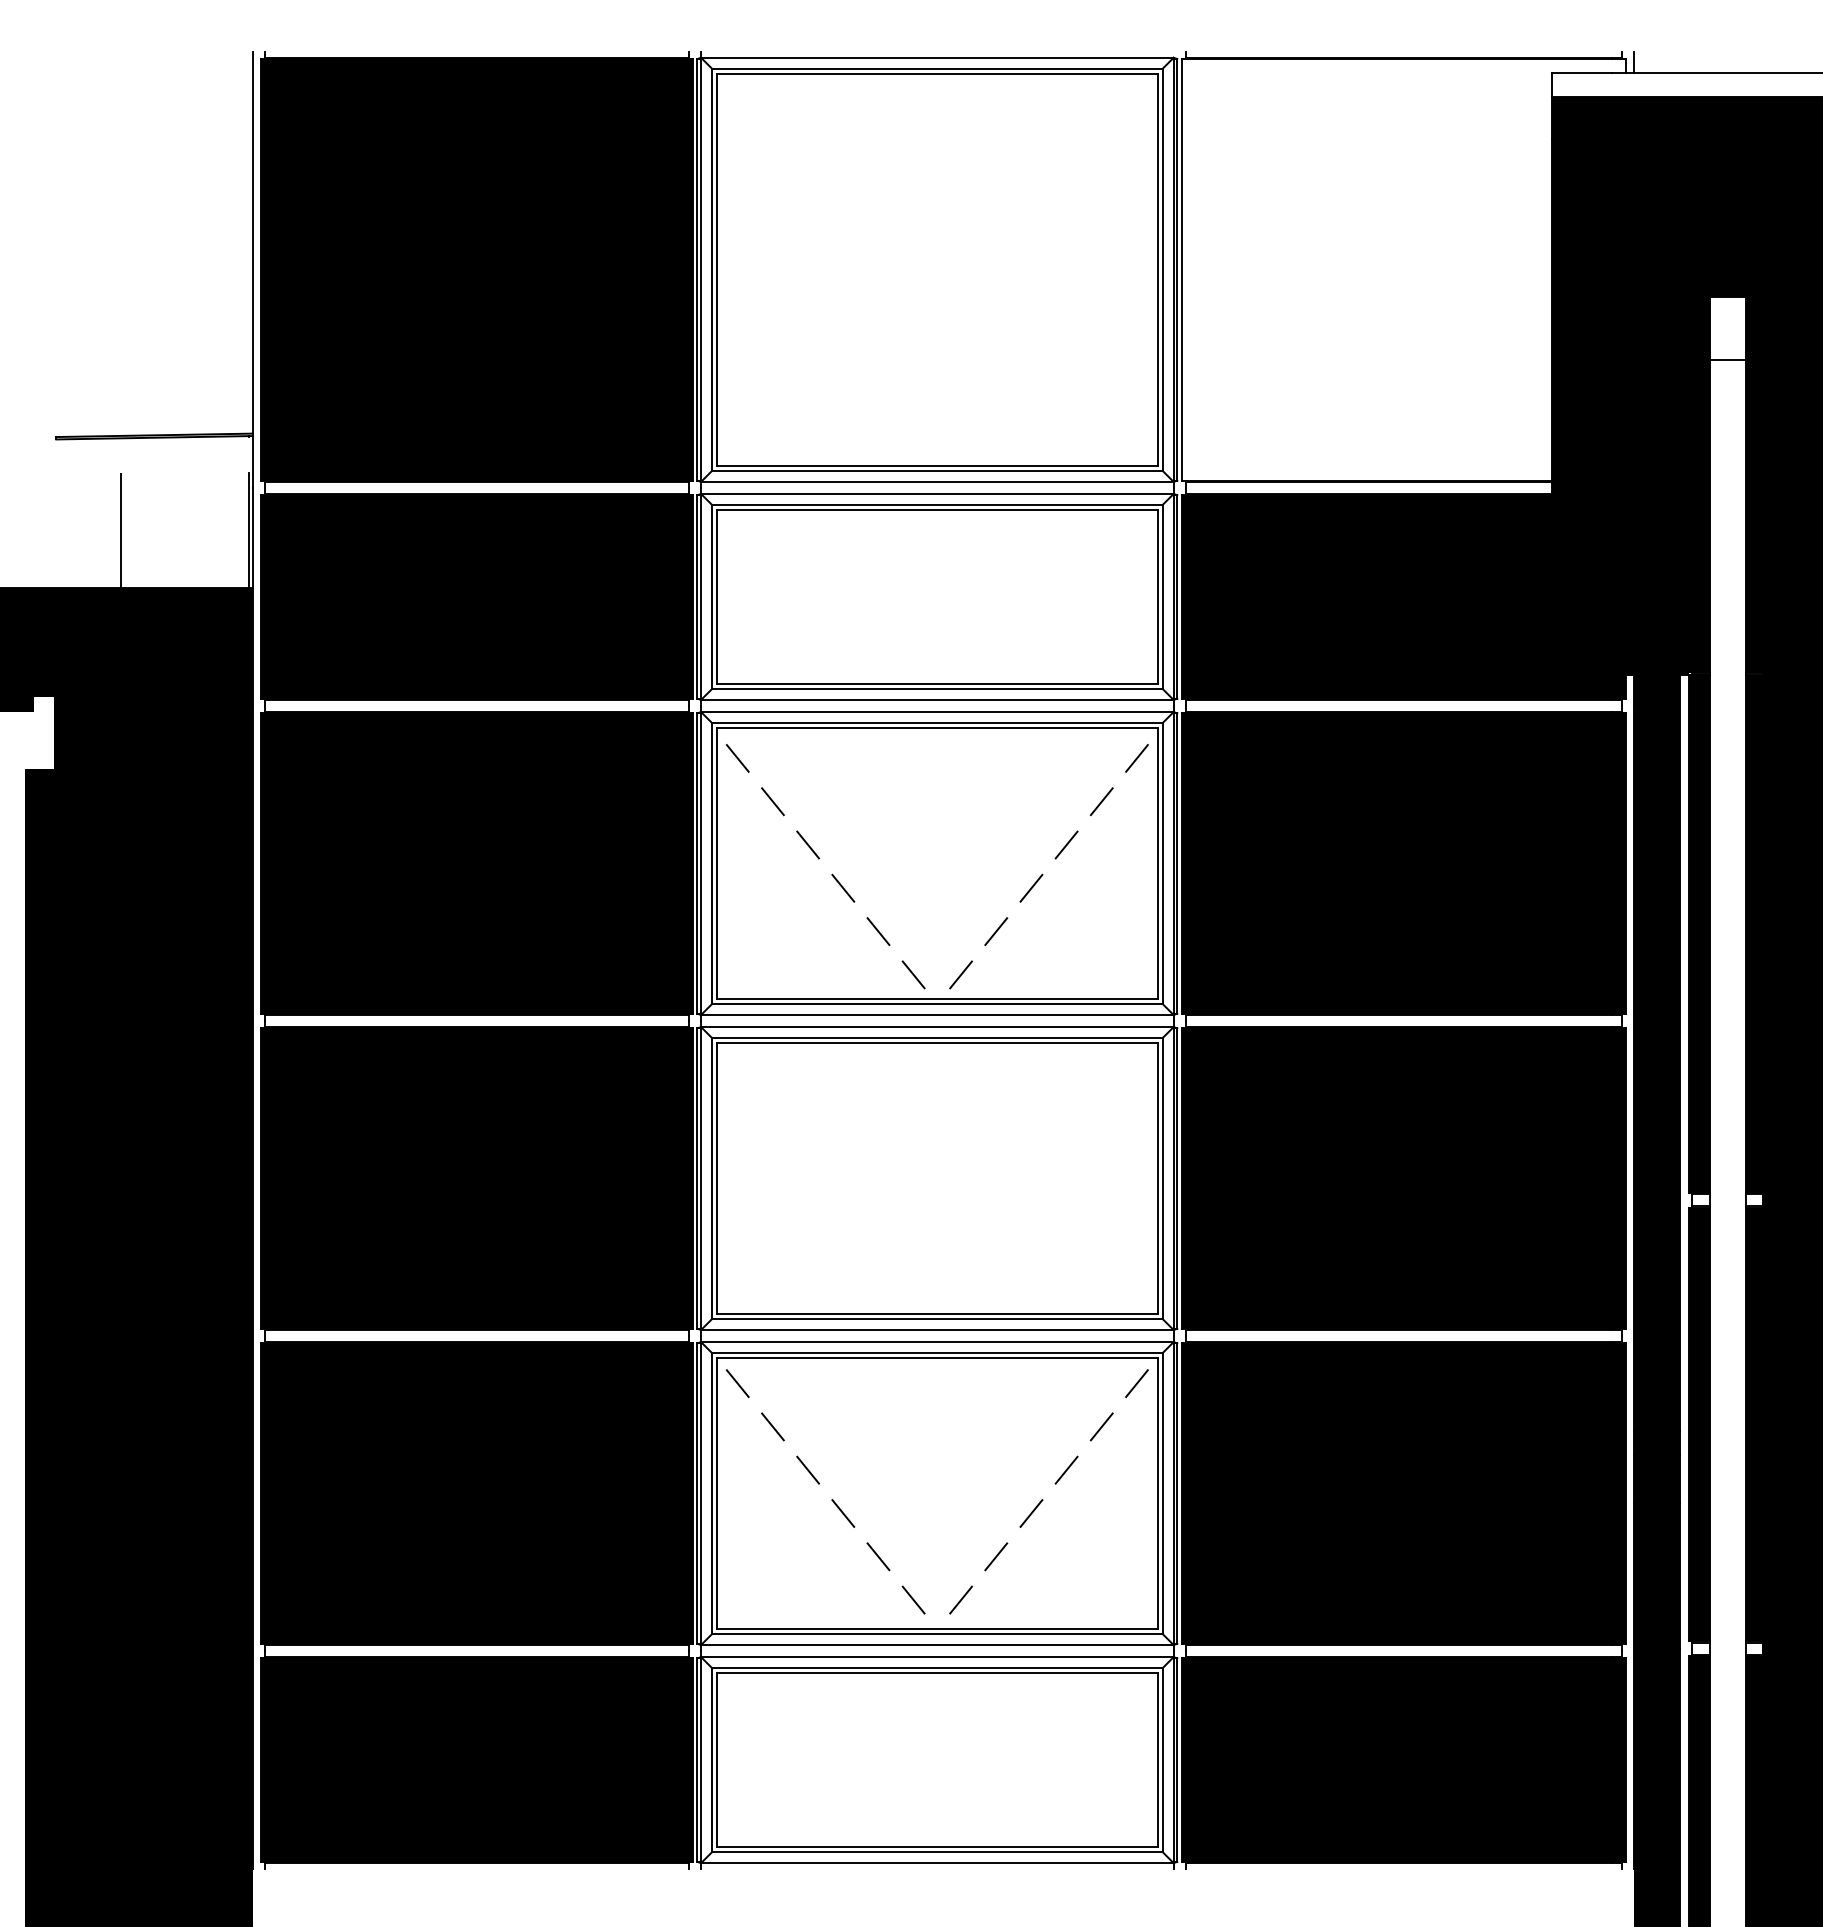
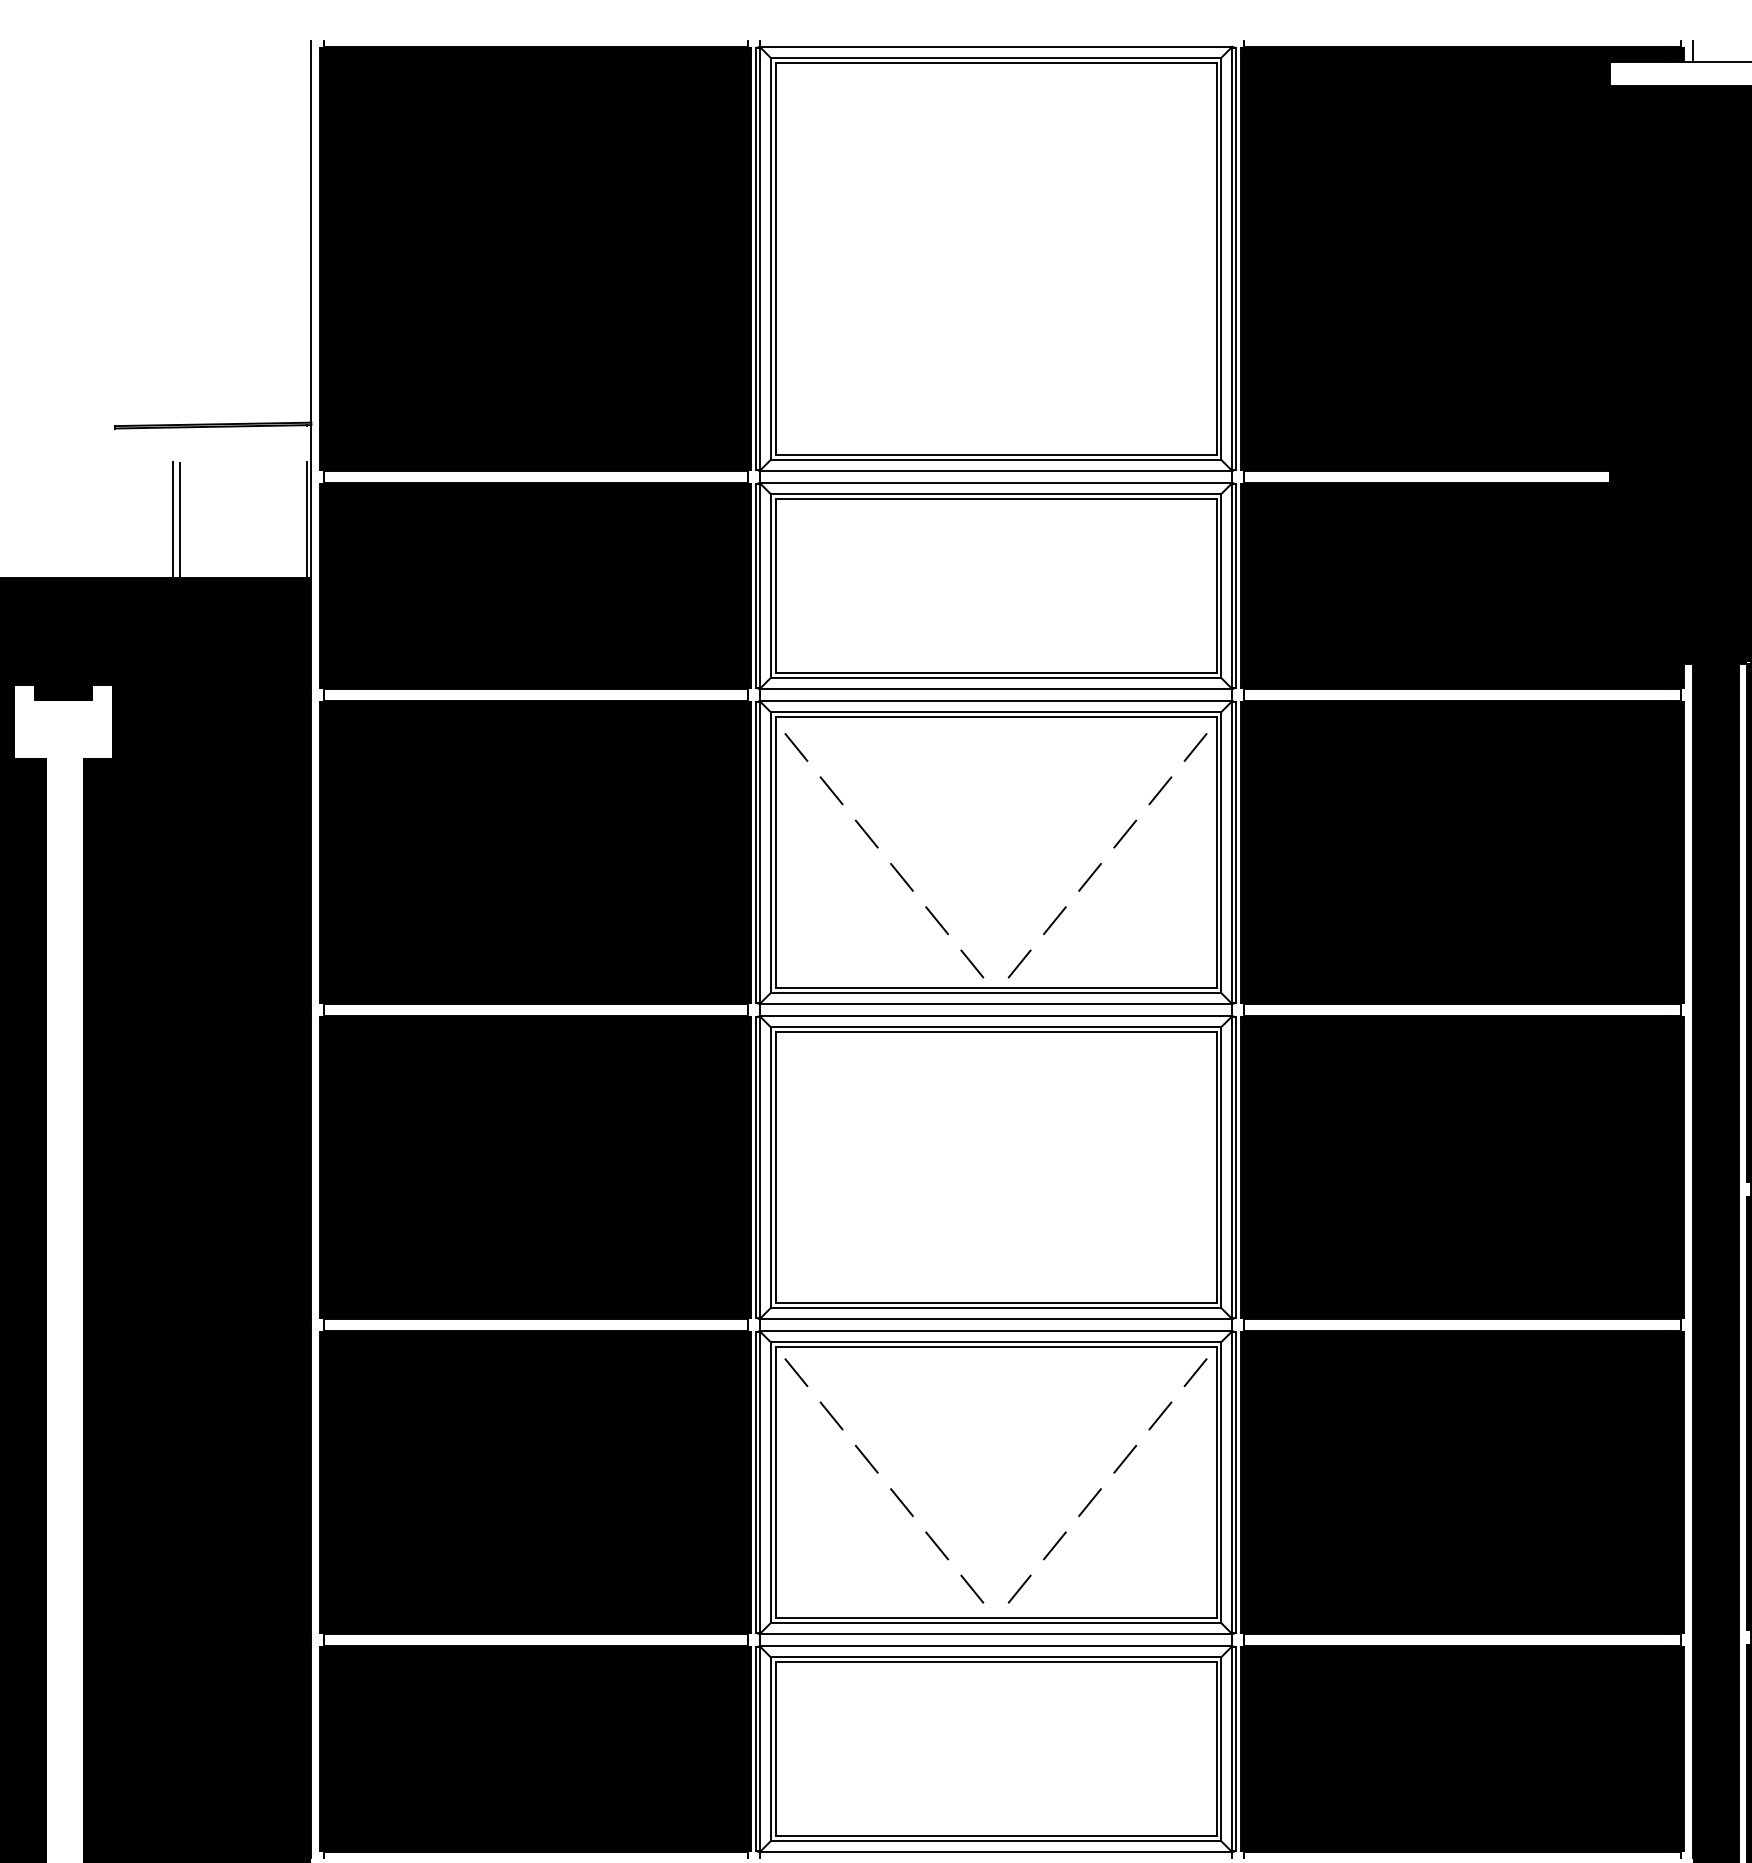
fill: (1403, 269) -> (1462, 258), added
line: (114, 530) -> (173, 519), added

